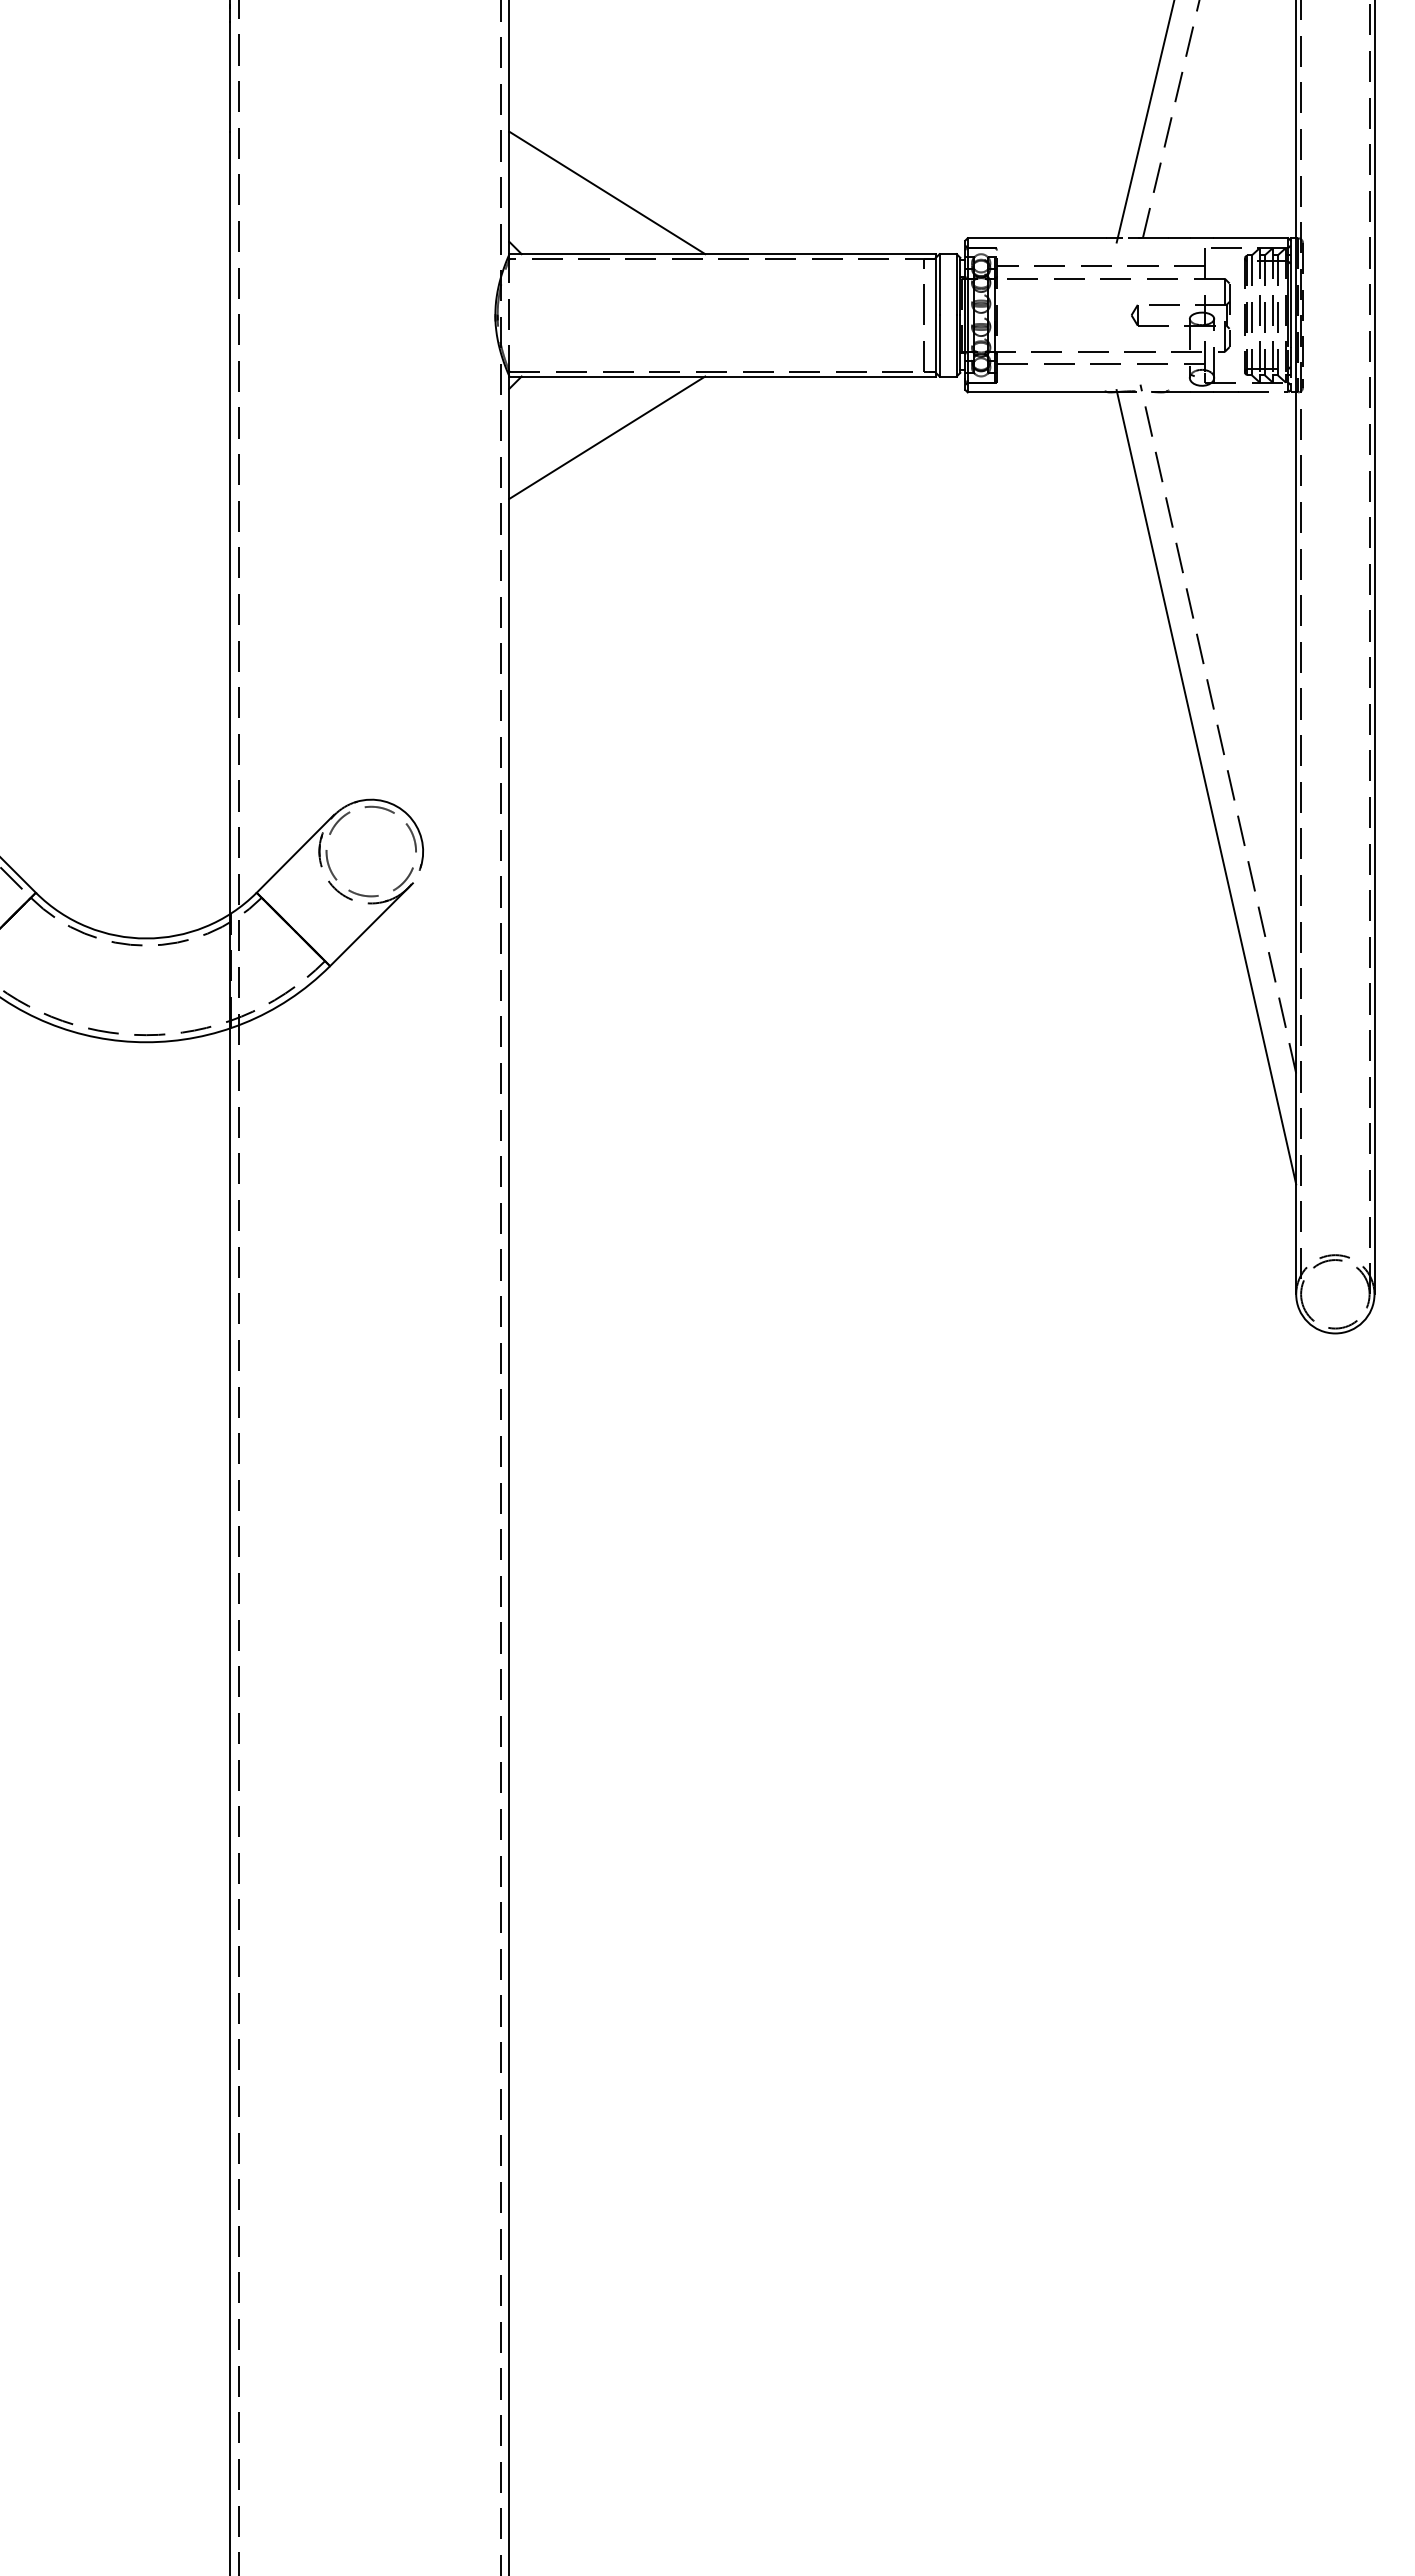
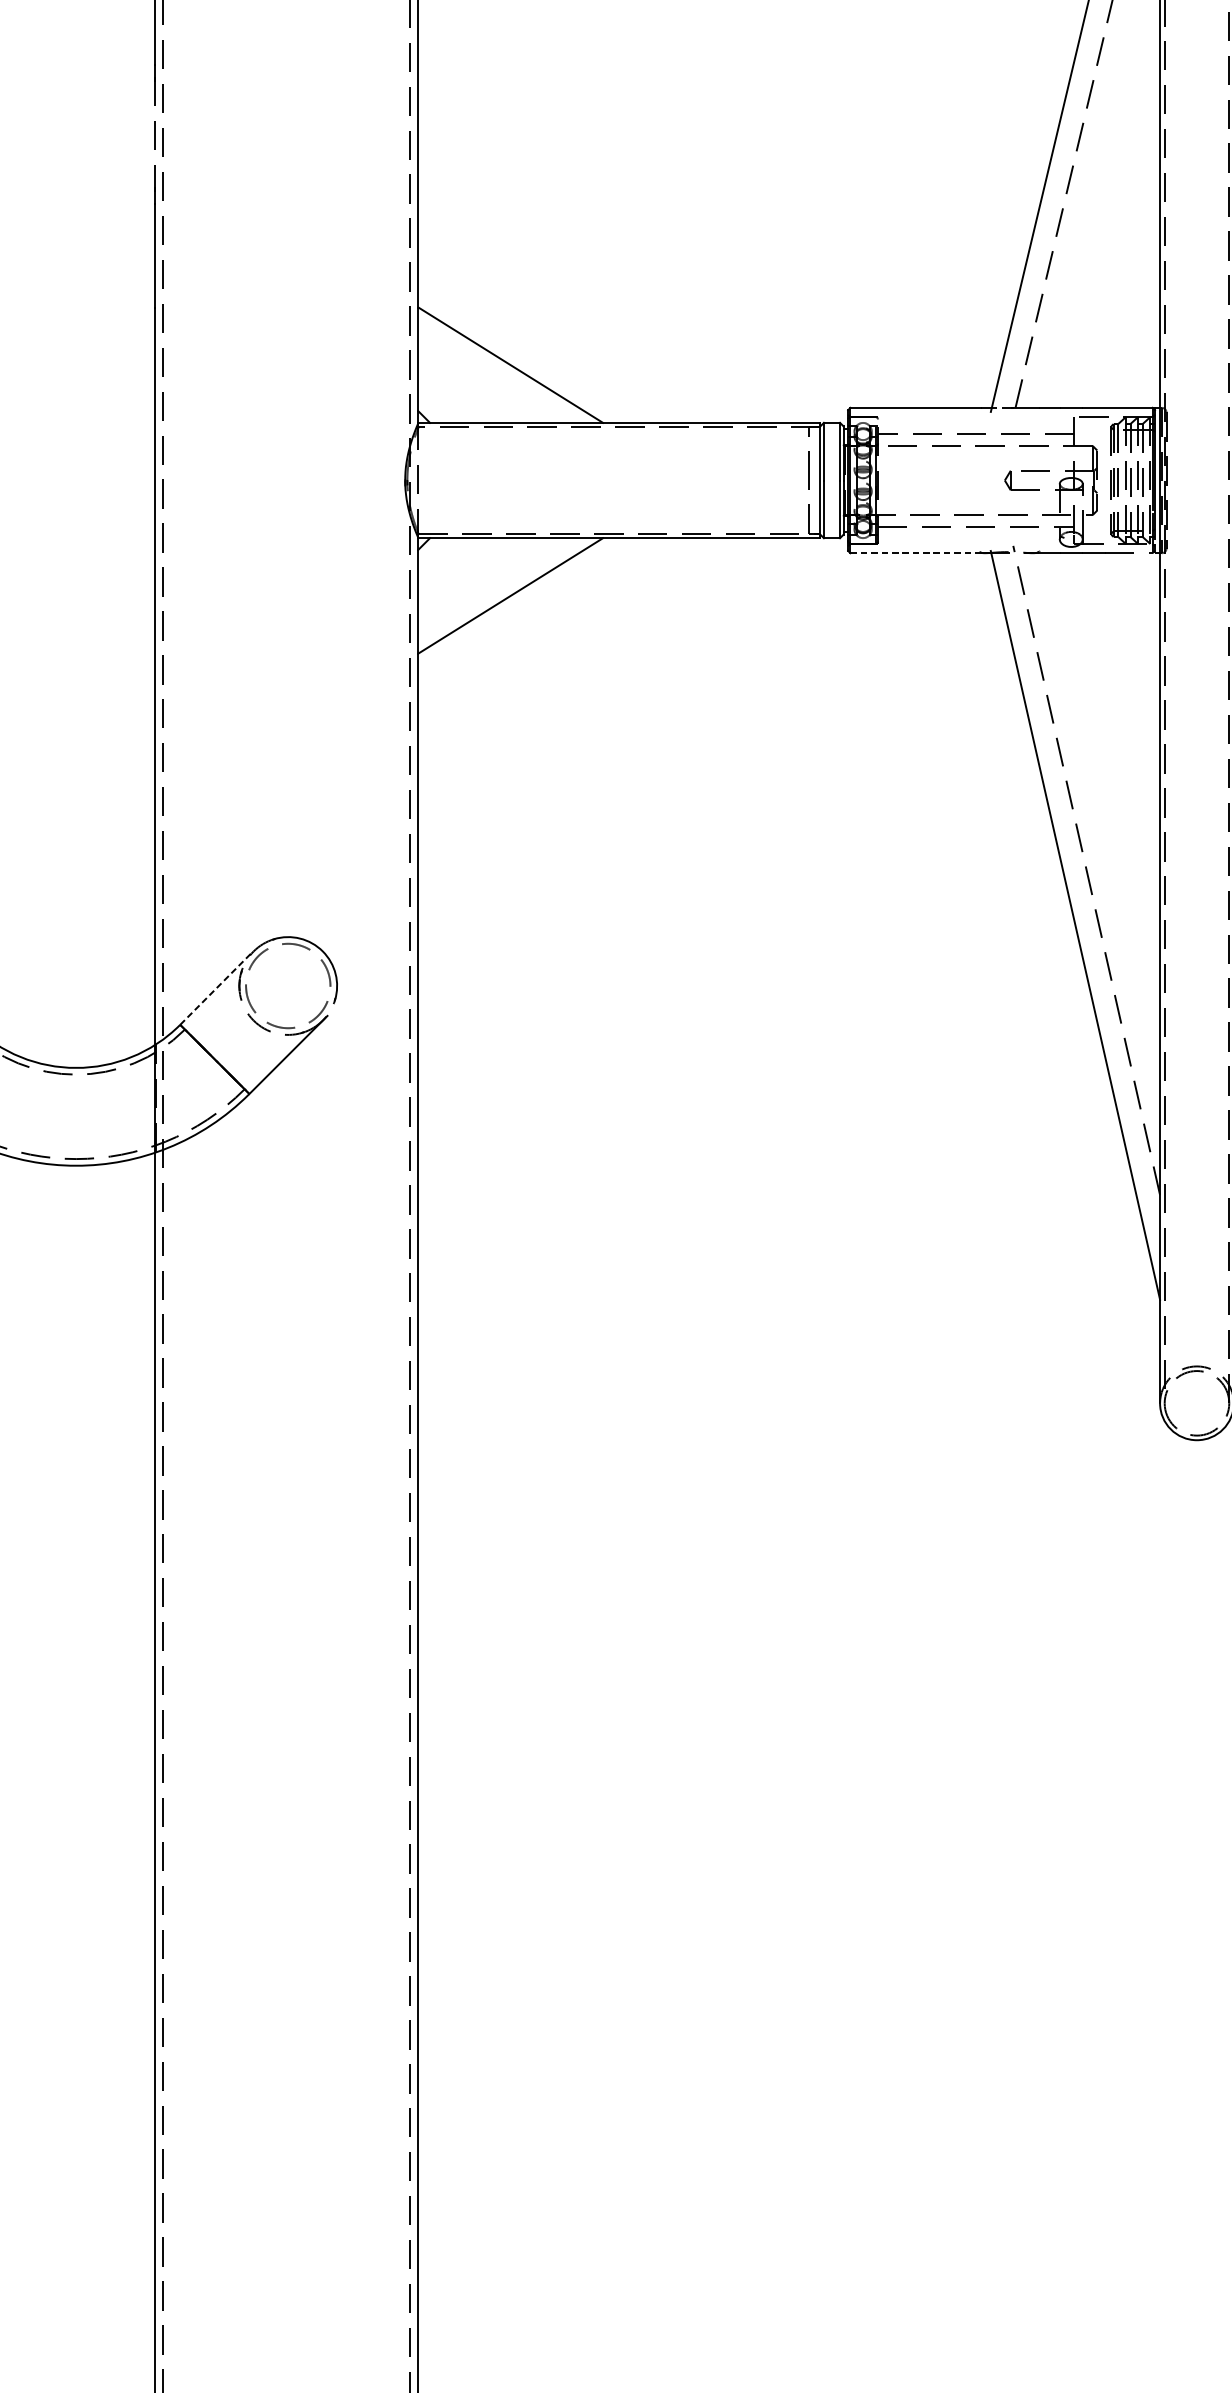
line: (1036, 392) -> (915, 553), solid -> dashed
line: (295, 853) -> (216, 987), solid -> dashed

